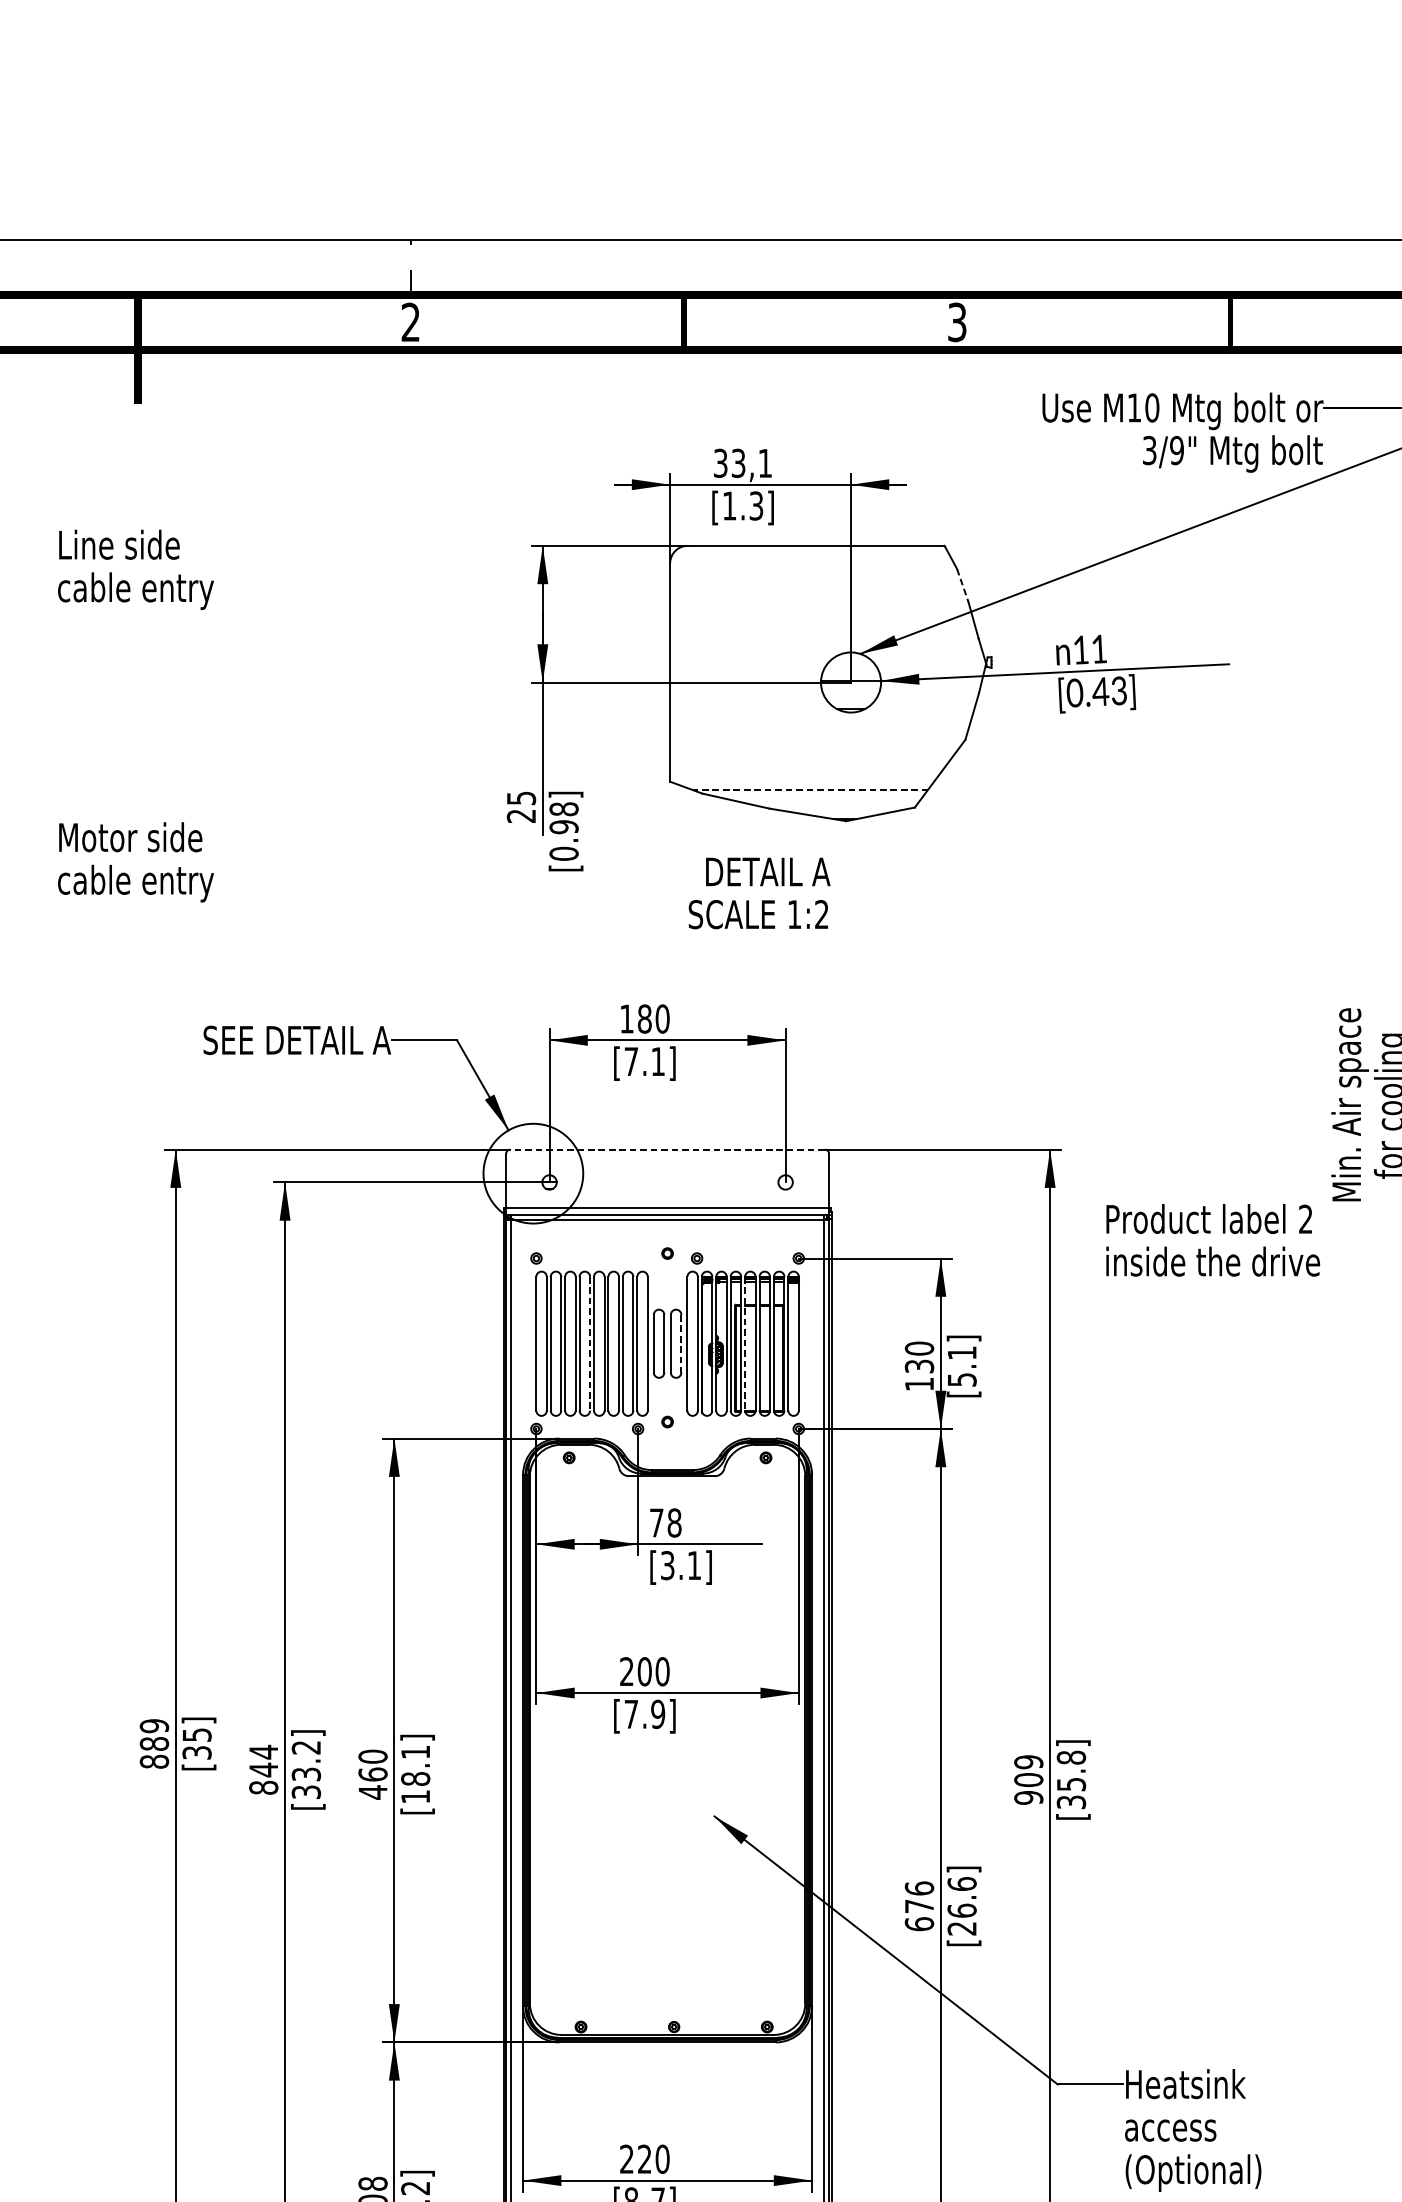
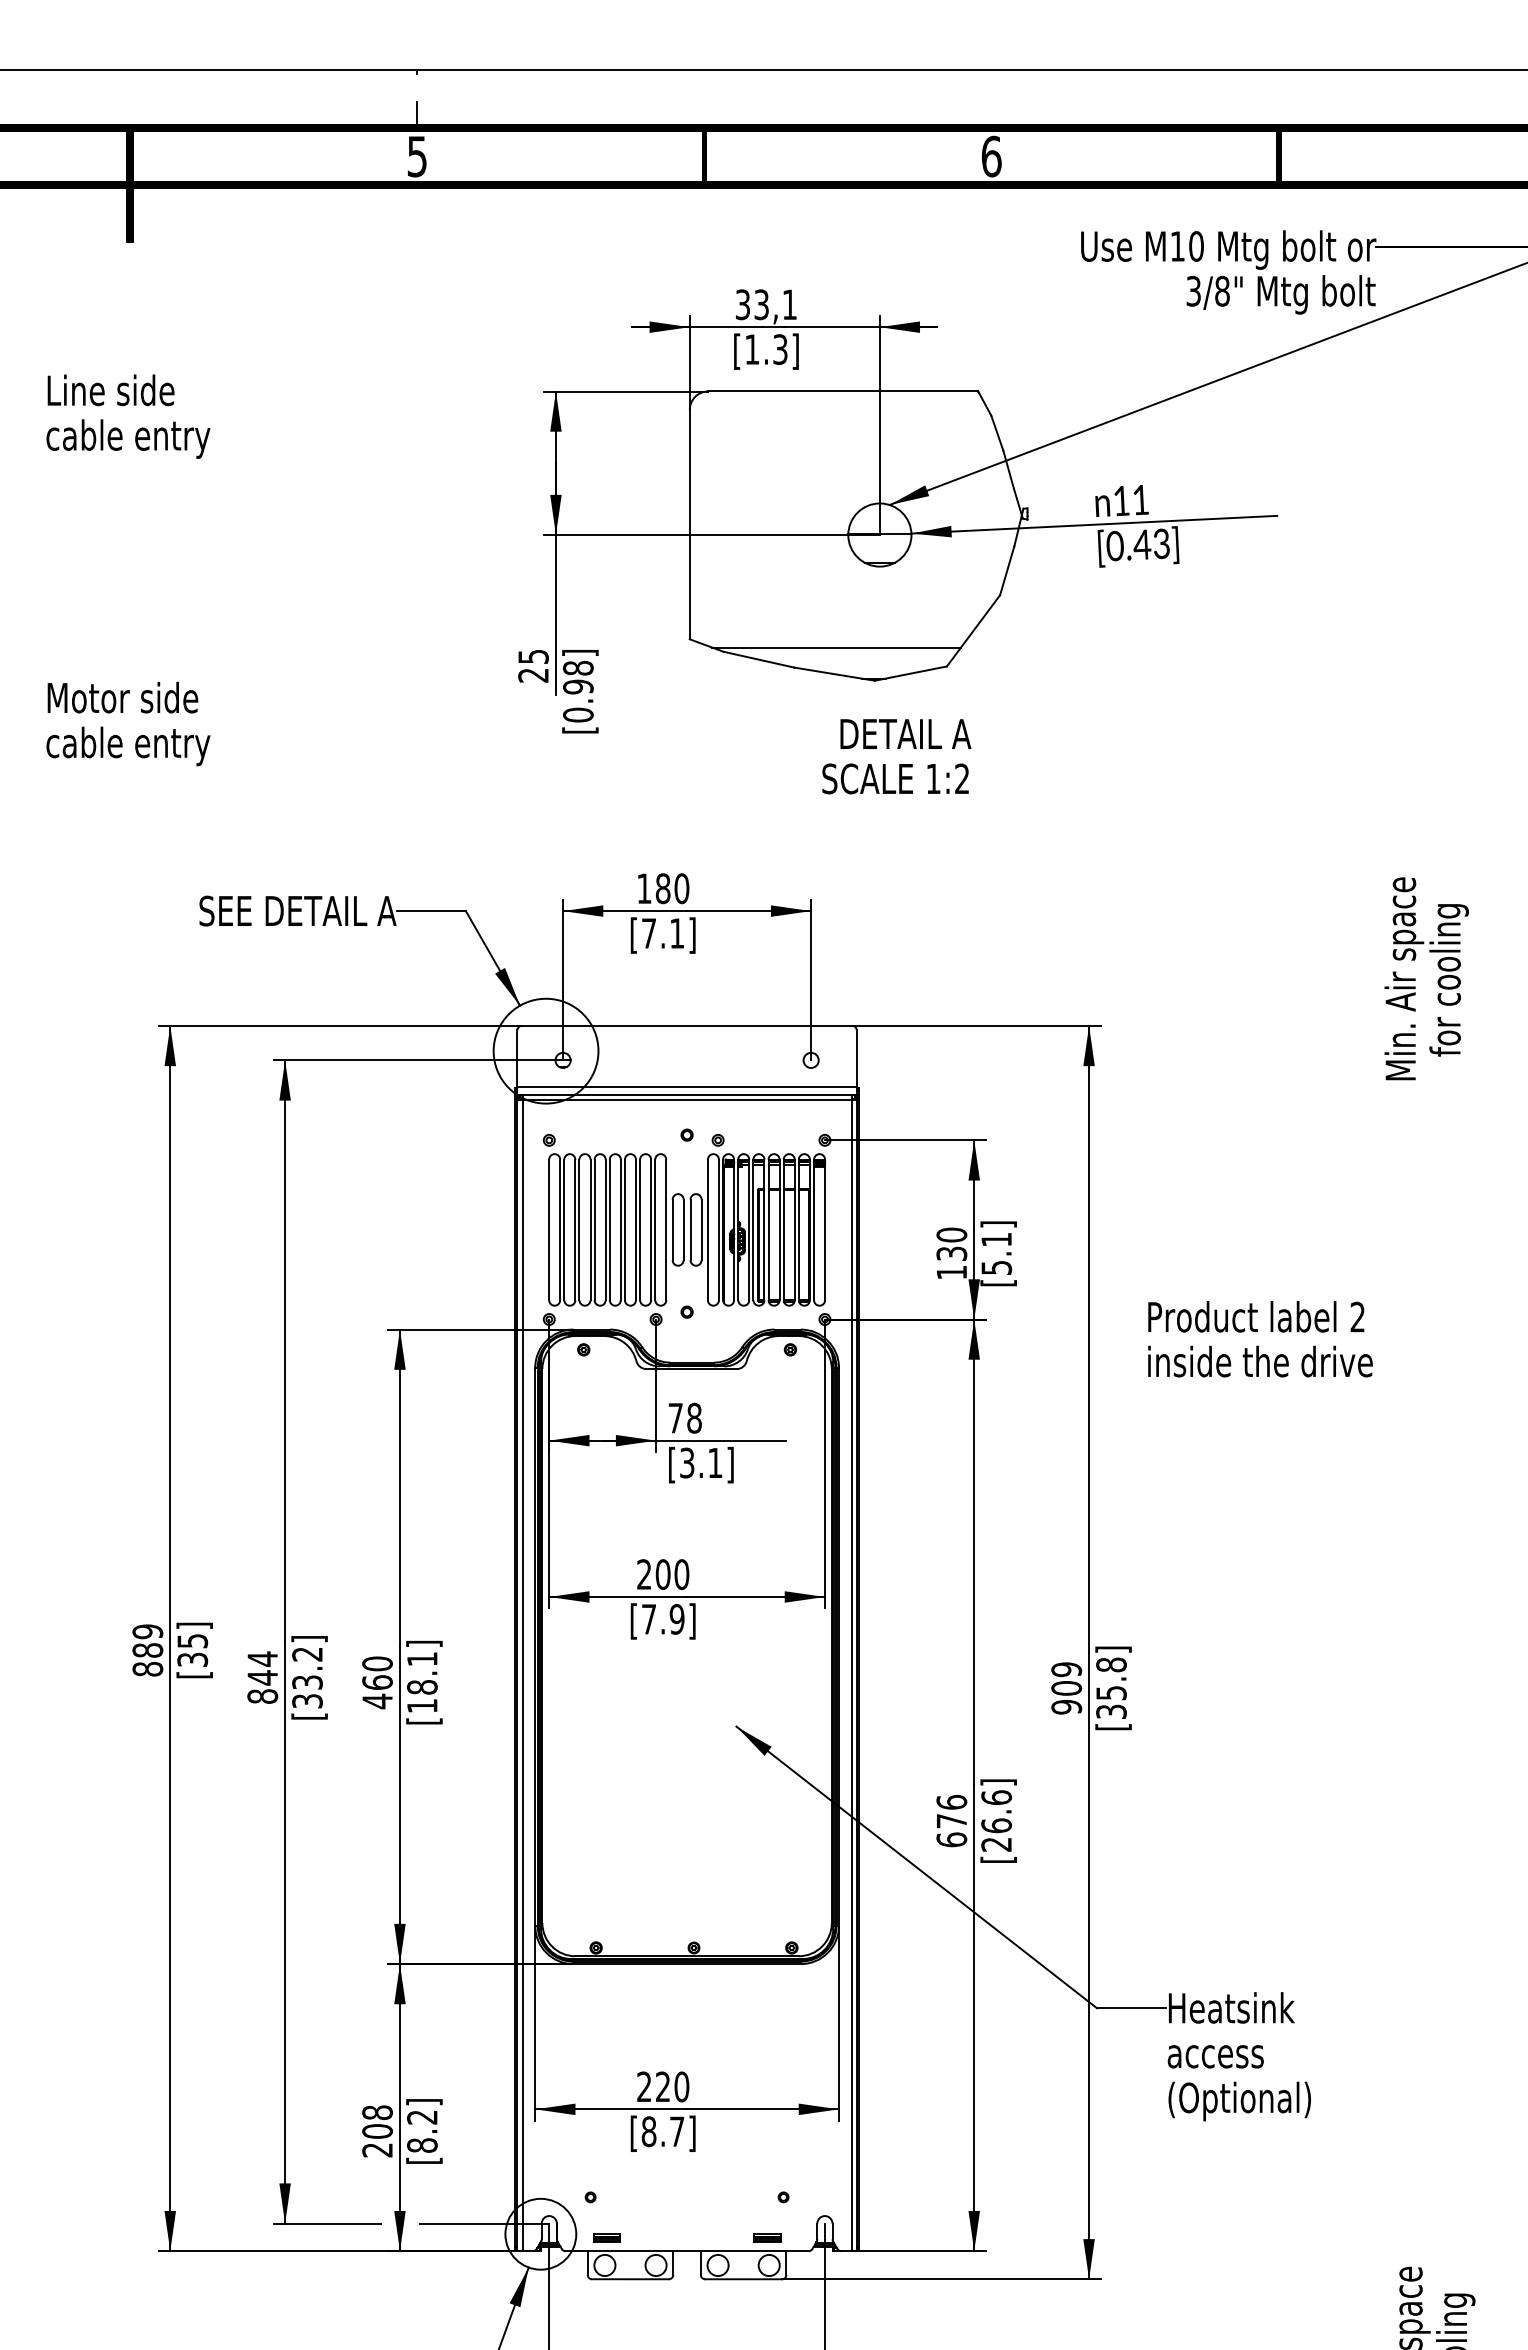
text: (410, 322) -> (416, 156), 2 -> 5
text: (957, 322) -> (991, 156), 3 -> 6
text: (1177, 450) -> (1222, 291), 3/9" -> 3/8"
line: (962, 585) -> (997, 433), dashed -> solid
line: (810, 789) -> (837, 647), dashed -> solid
text: (759, 893) -> (896, 756), moved
line: (667, 1149) -> (686, 1025), dashed -> solid
text: (1213, 1240) -> (1260, 1339), moved
line: (589, 1344) -> (605, 1230), dashed -> solid
line: (681, 1344) -> (701, 1230), dashed -> solid
line: (745, 1344) -> (768, 1230), dashed -> solid

